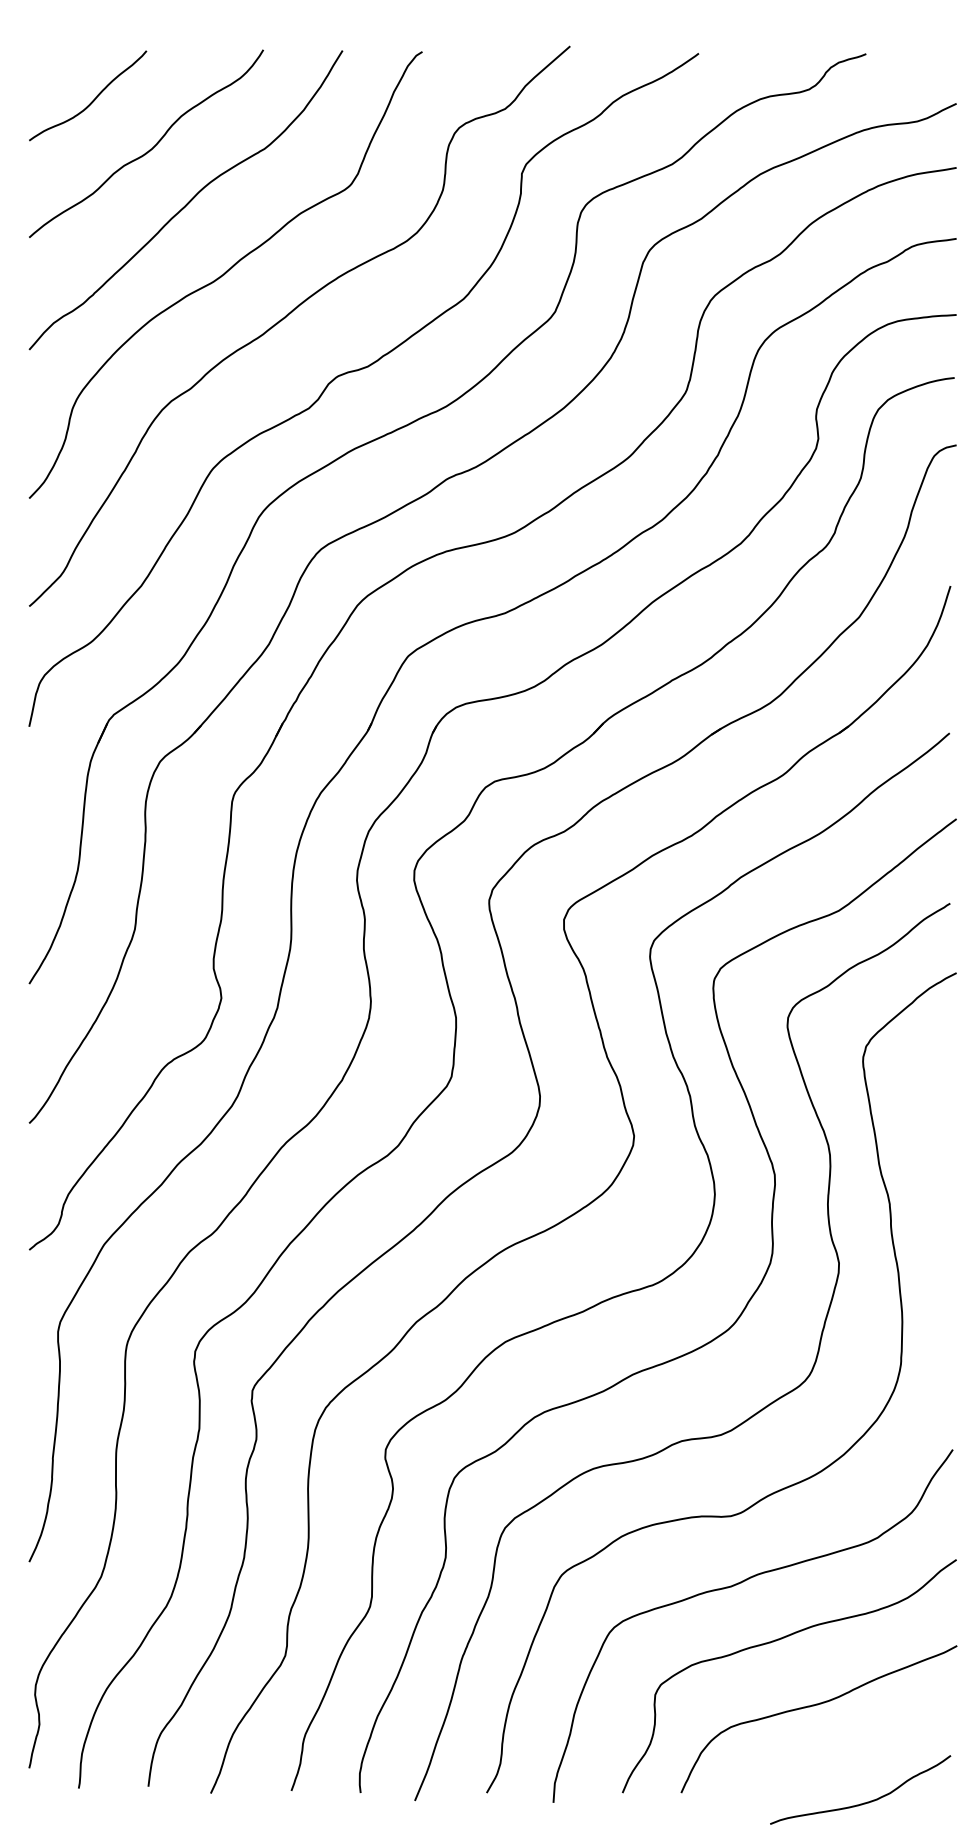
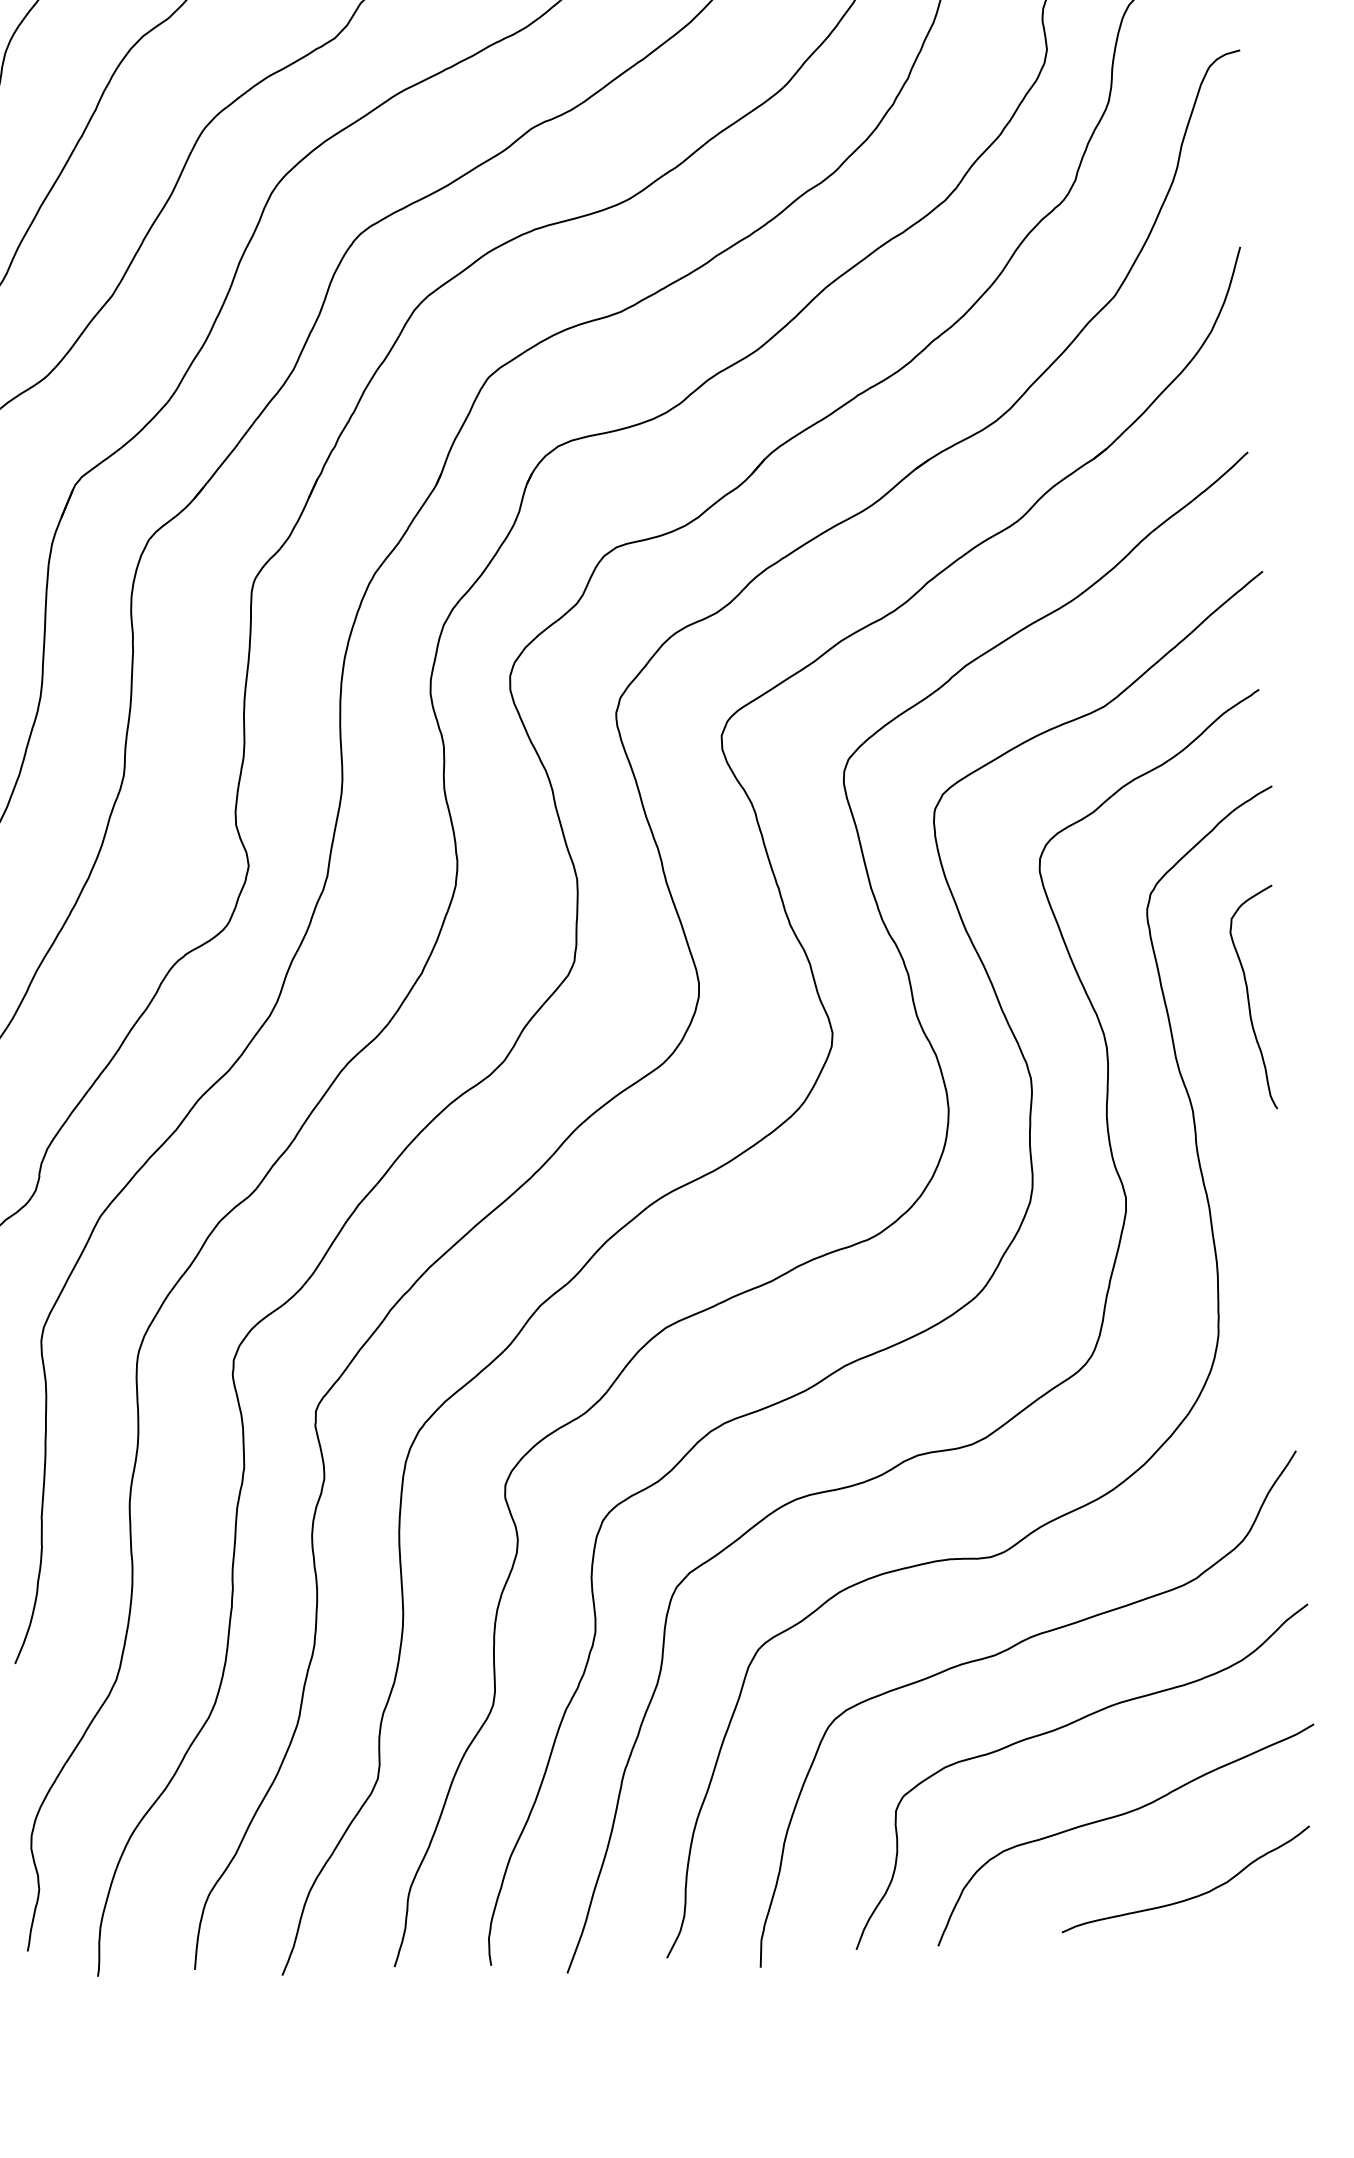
curve: (933, 1123) -> (1249, 997), added
curve: (863, 1802) -> (1190, 1896), moved

